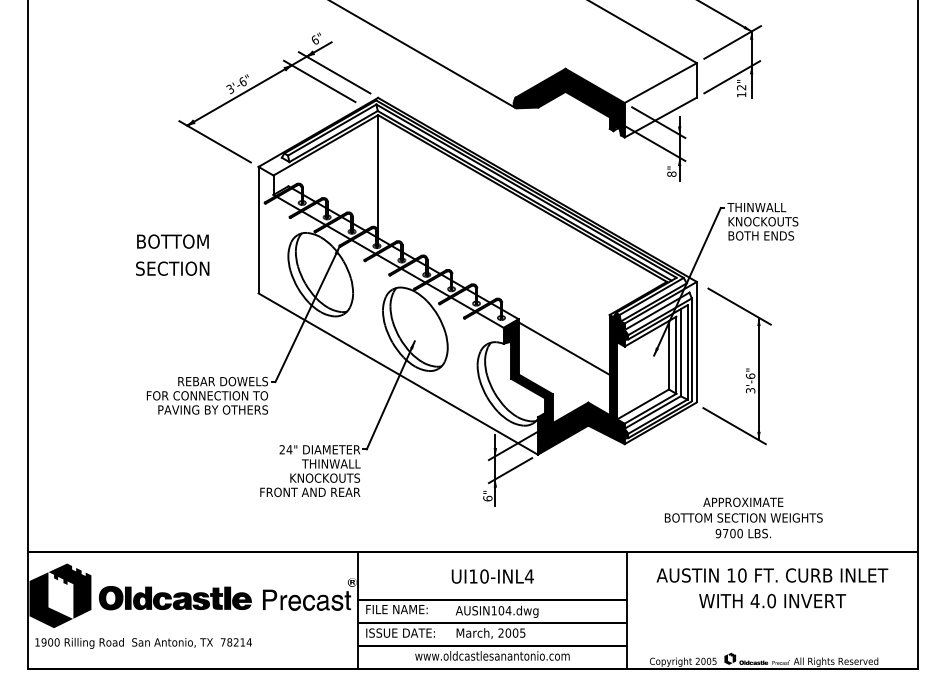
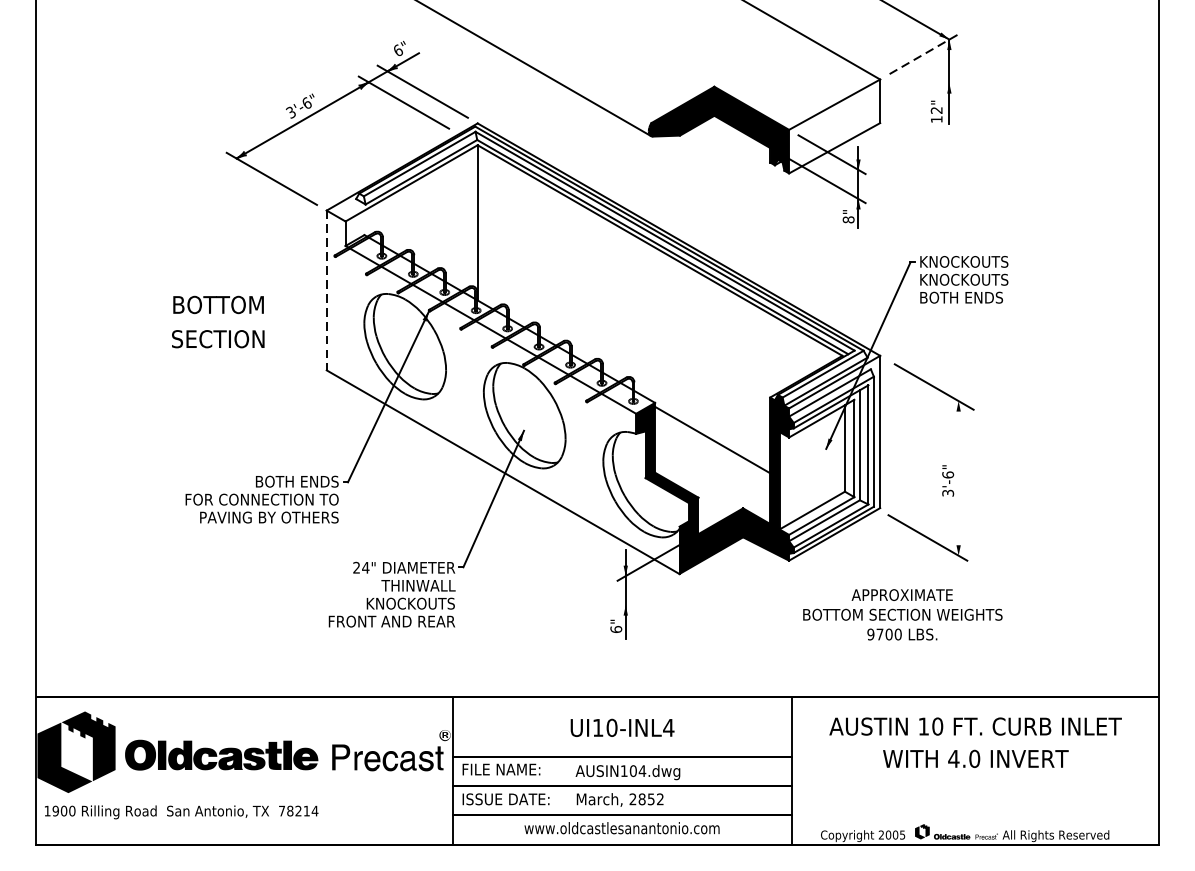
line: (732, 42) -> (925, 53), solid -> dashed
line: (732, 77) -> (925, 97), removed
text: (762, 207) -> (963, 261), THINWALL -> KNOCKOUTS
line: (258, 230) -> (326, 290), solid -> dashed
line: (758, 378) -> (958, 477), removed
text: (219, 381) -> (277, 481), REBAR DOWELS -> BOTH ENDS
line: (510, 470) -> (644, 593), removed
text: (743, 517) -> (902, 614), moved
text: (515, 632) -> (651, 798), 2005 -> 2852

